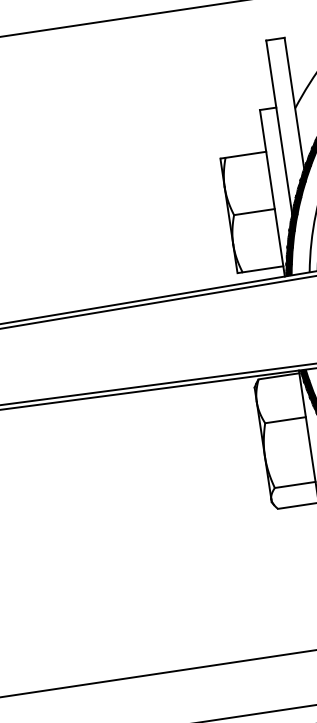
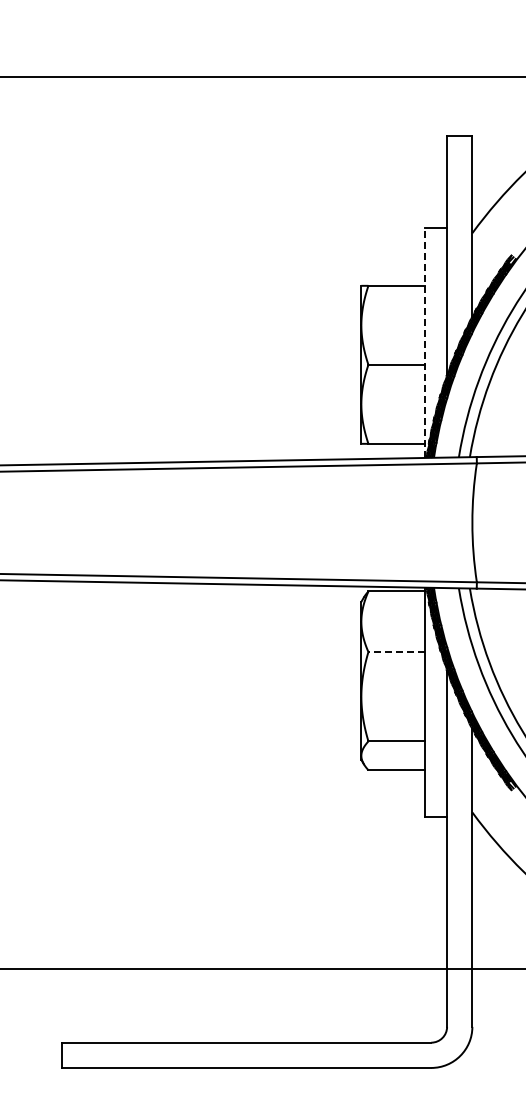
line: (272, 193) -> (424, 343), solid -> dashed
line: (285, 420) -> (396, 652), solid -> dashed

